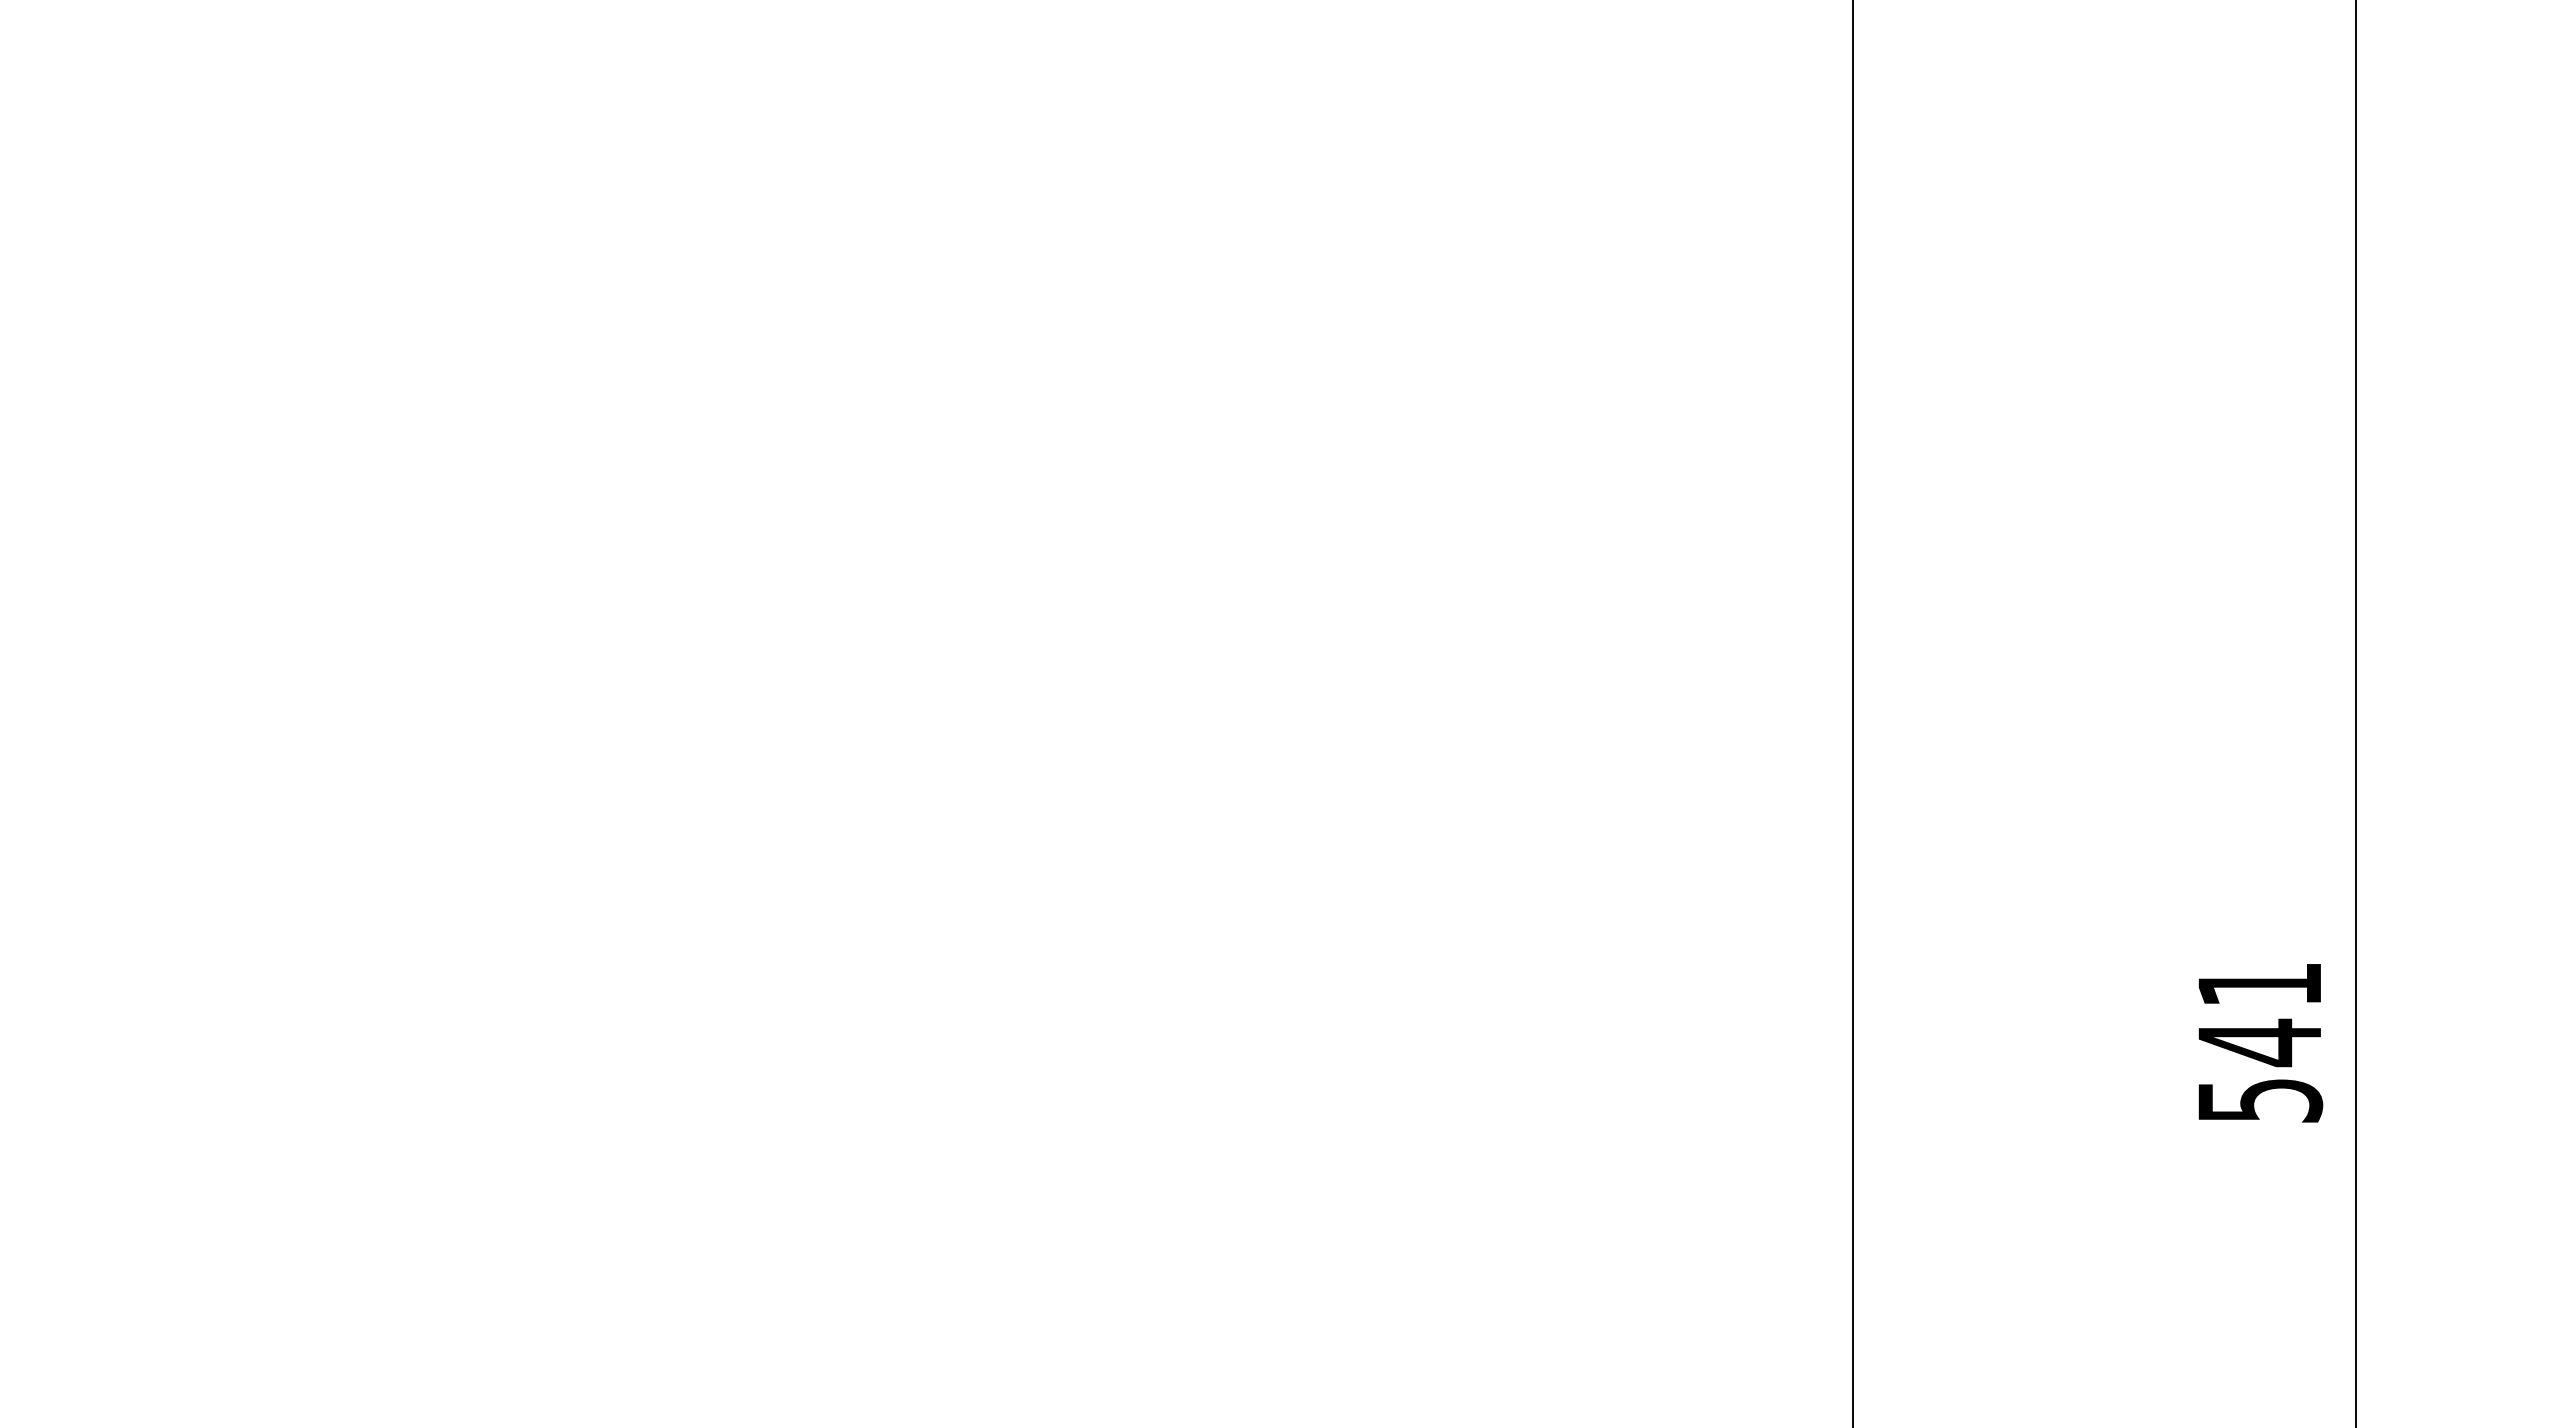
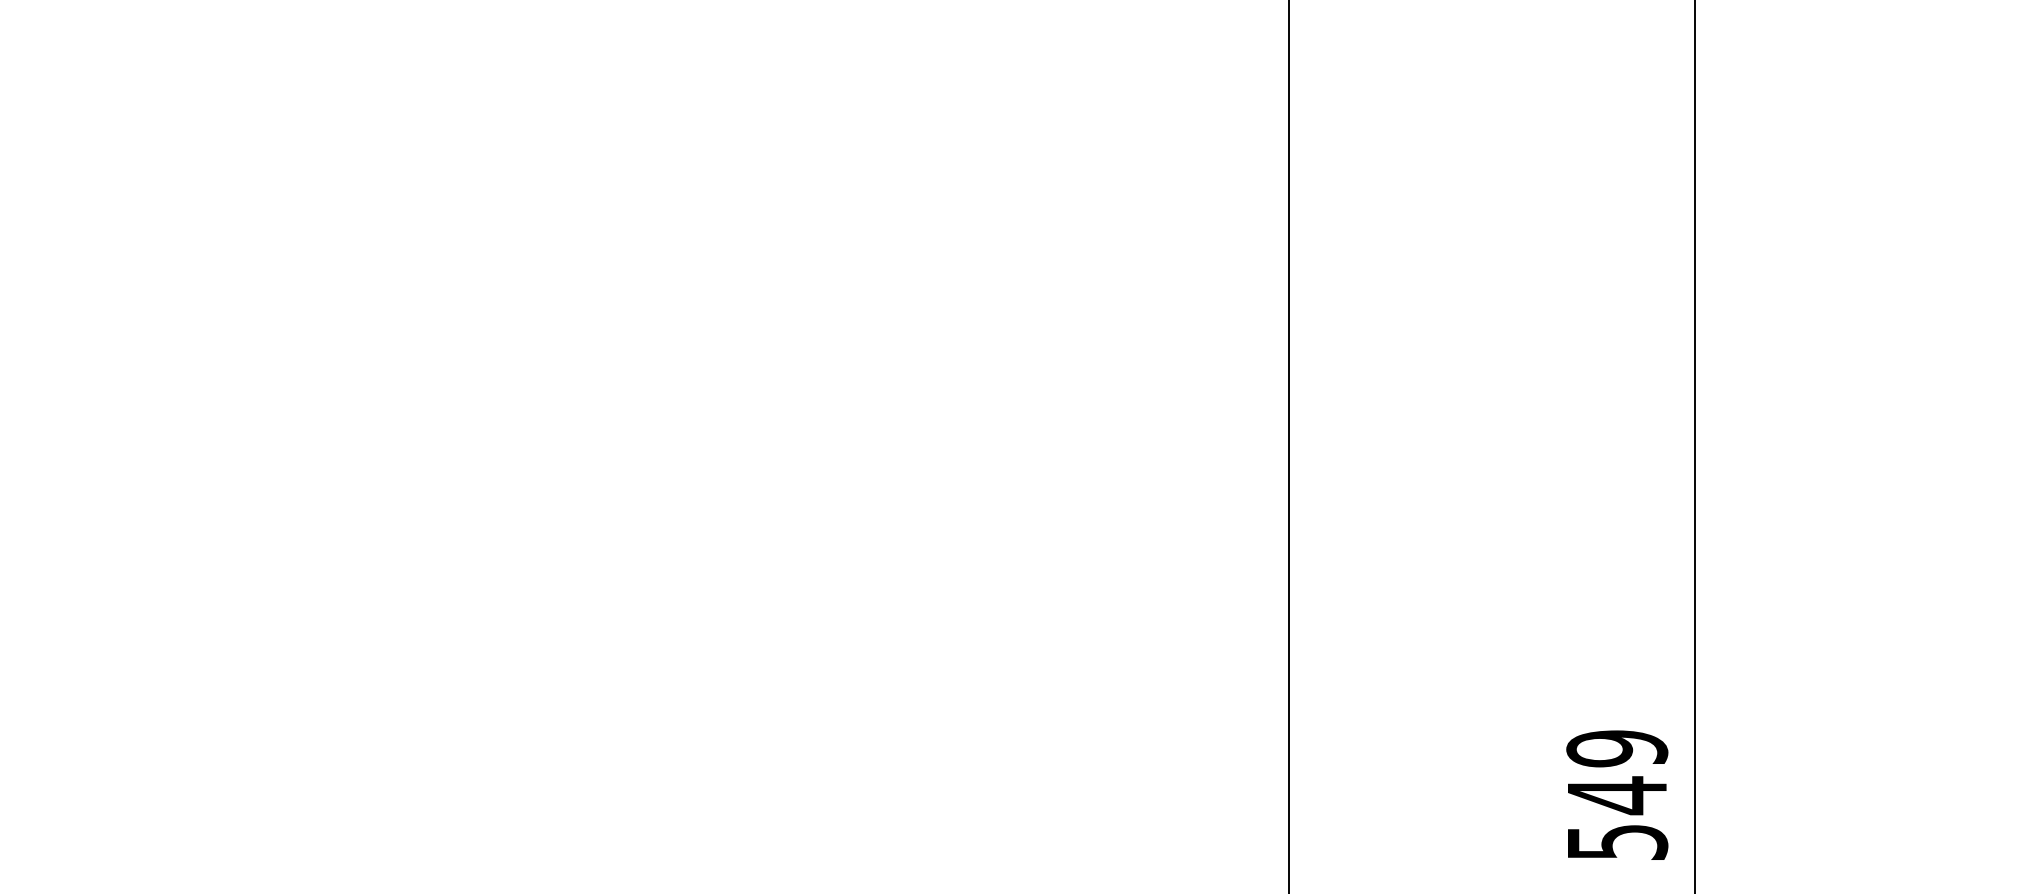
text: (2259, 984) -> (1616, 748), 541 -> 549

